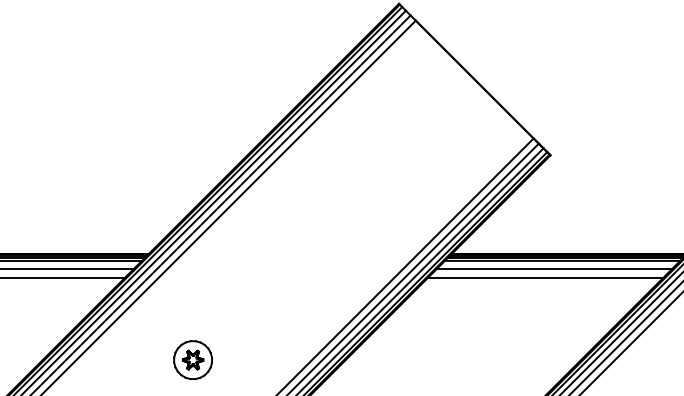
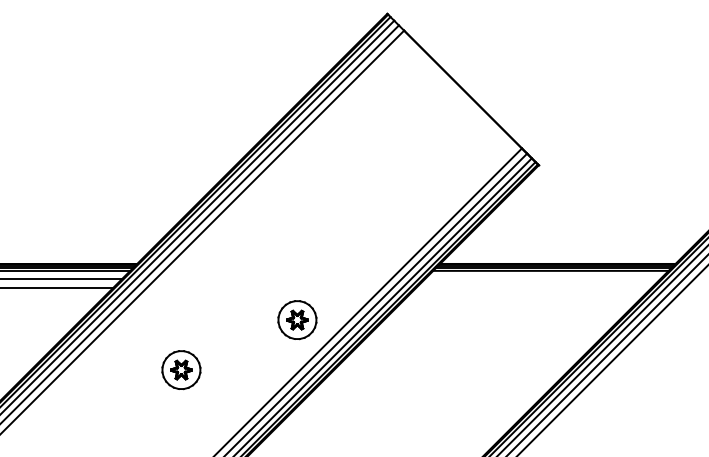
line: (555, 268) -> (543, 278), removed
line: (546, 277) -> (534, 287), removed
part: (309, 310) -> (297, 320), added

